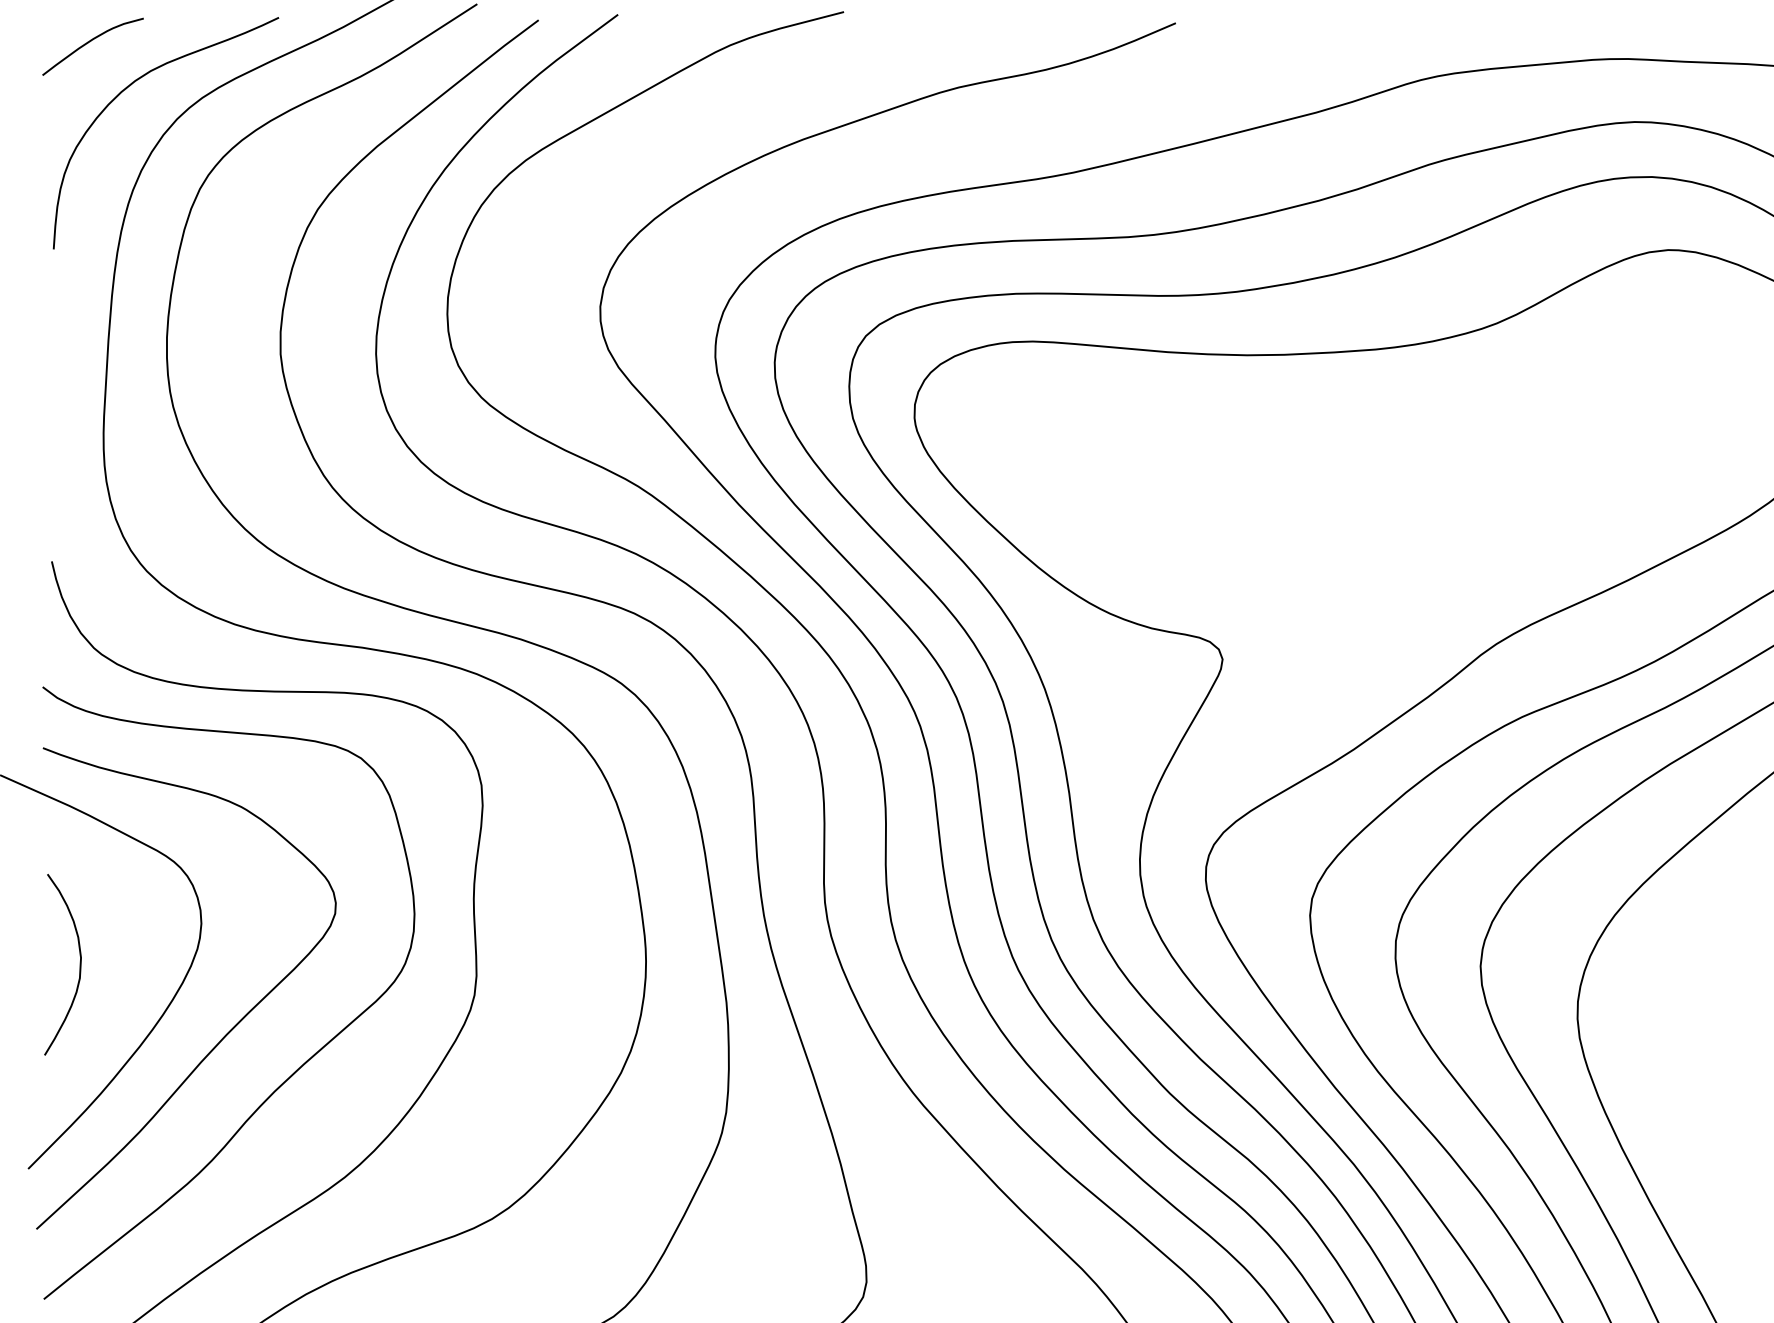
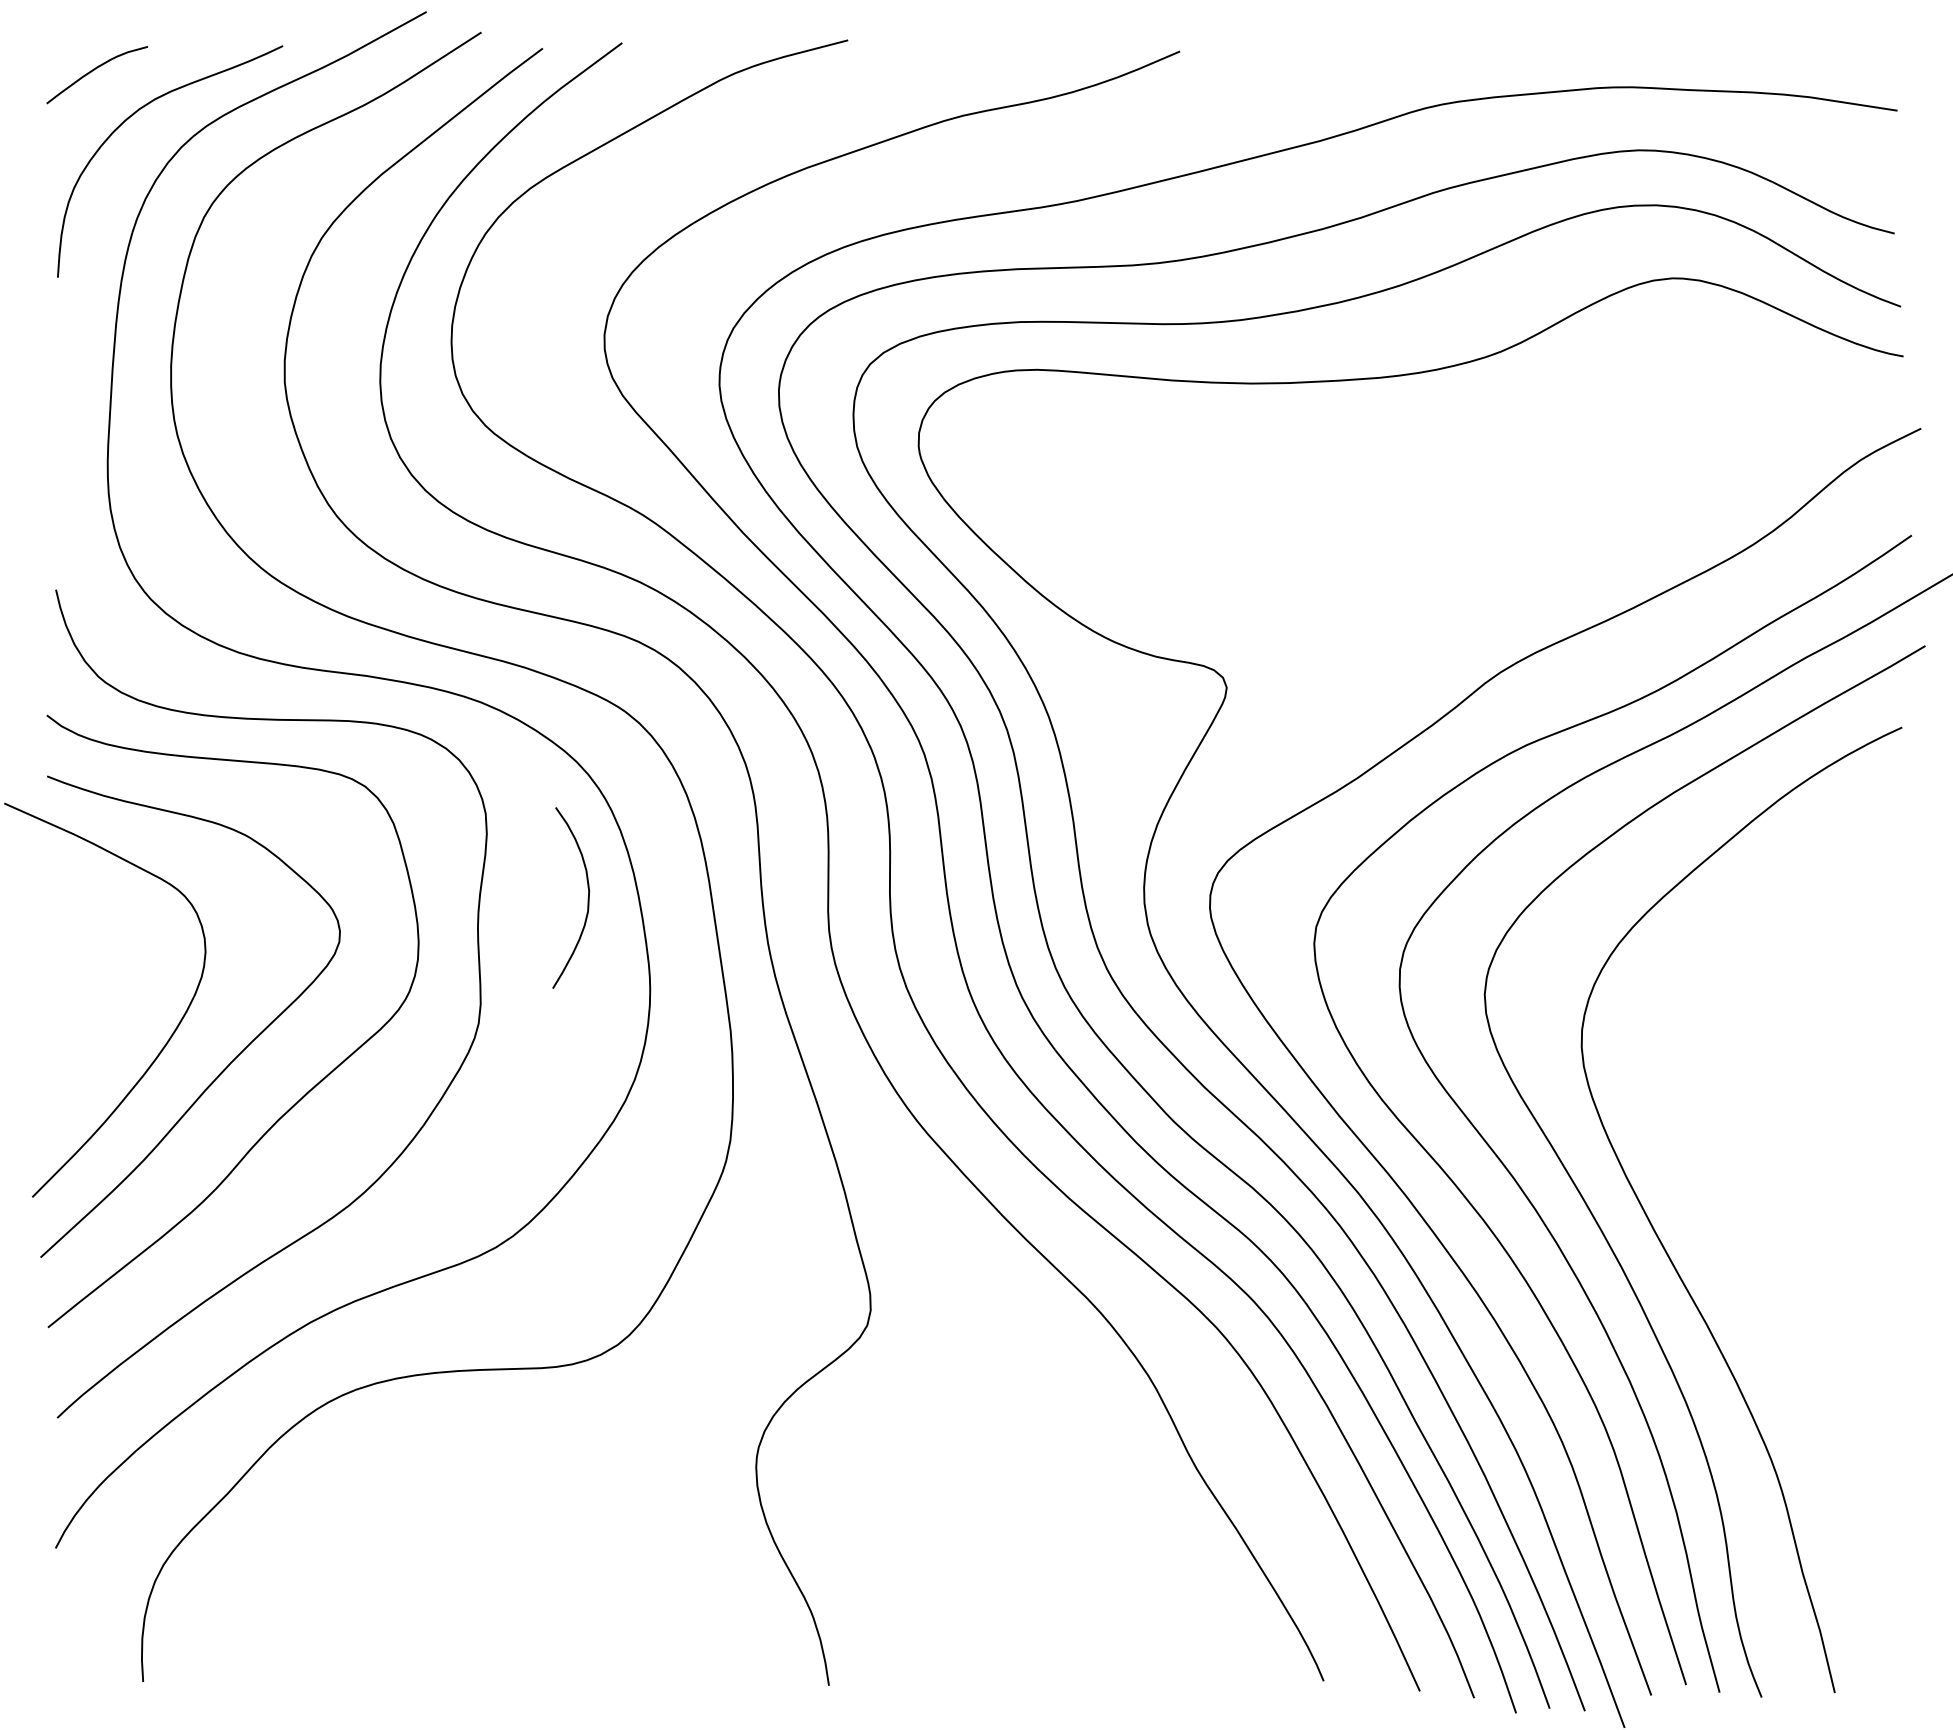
curve: (79, 965) -> (587, 898), moved

